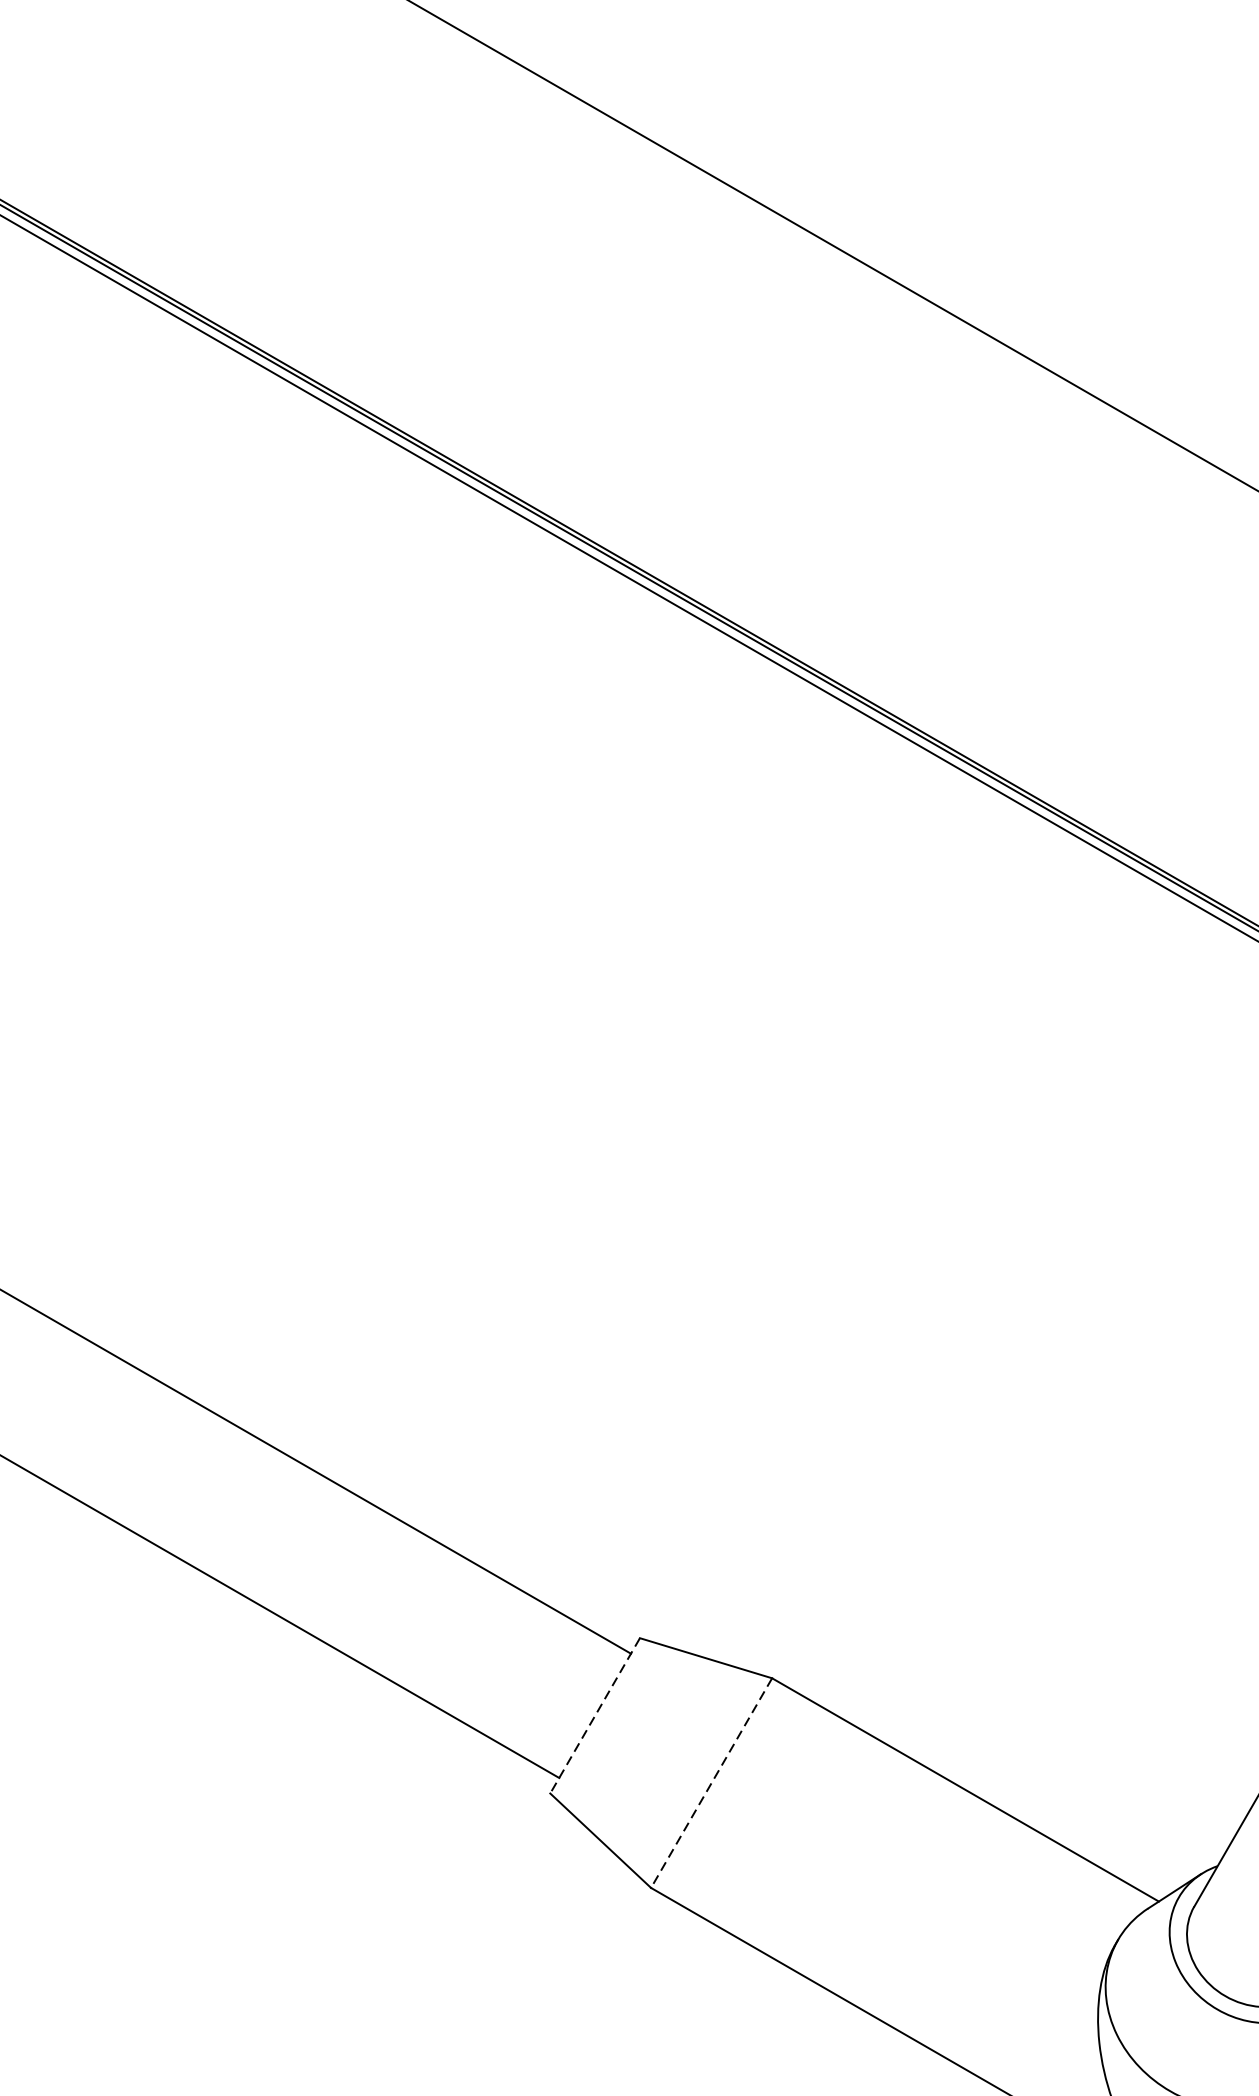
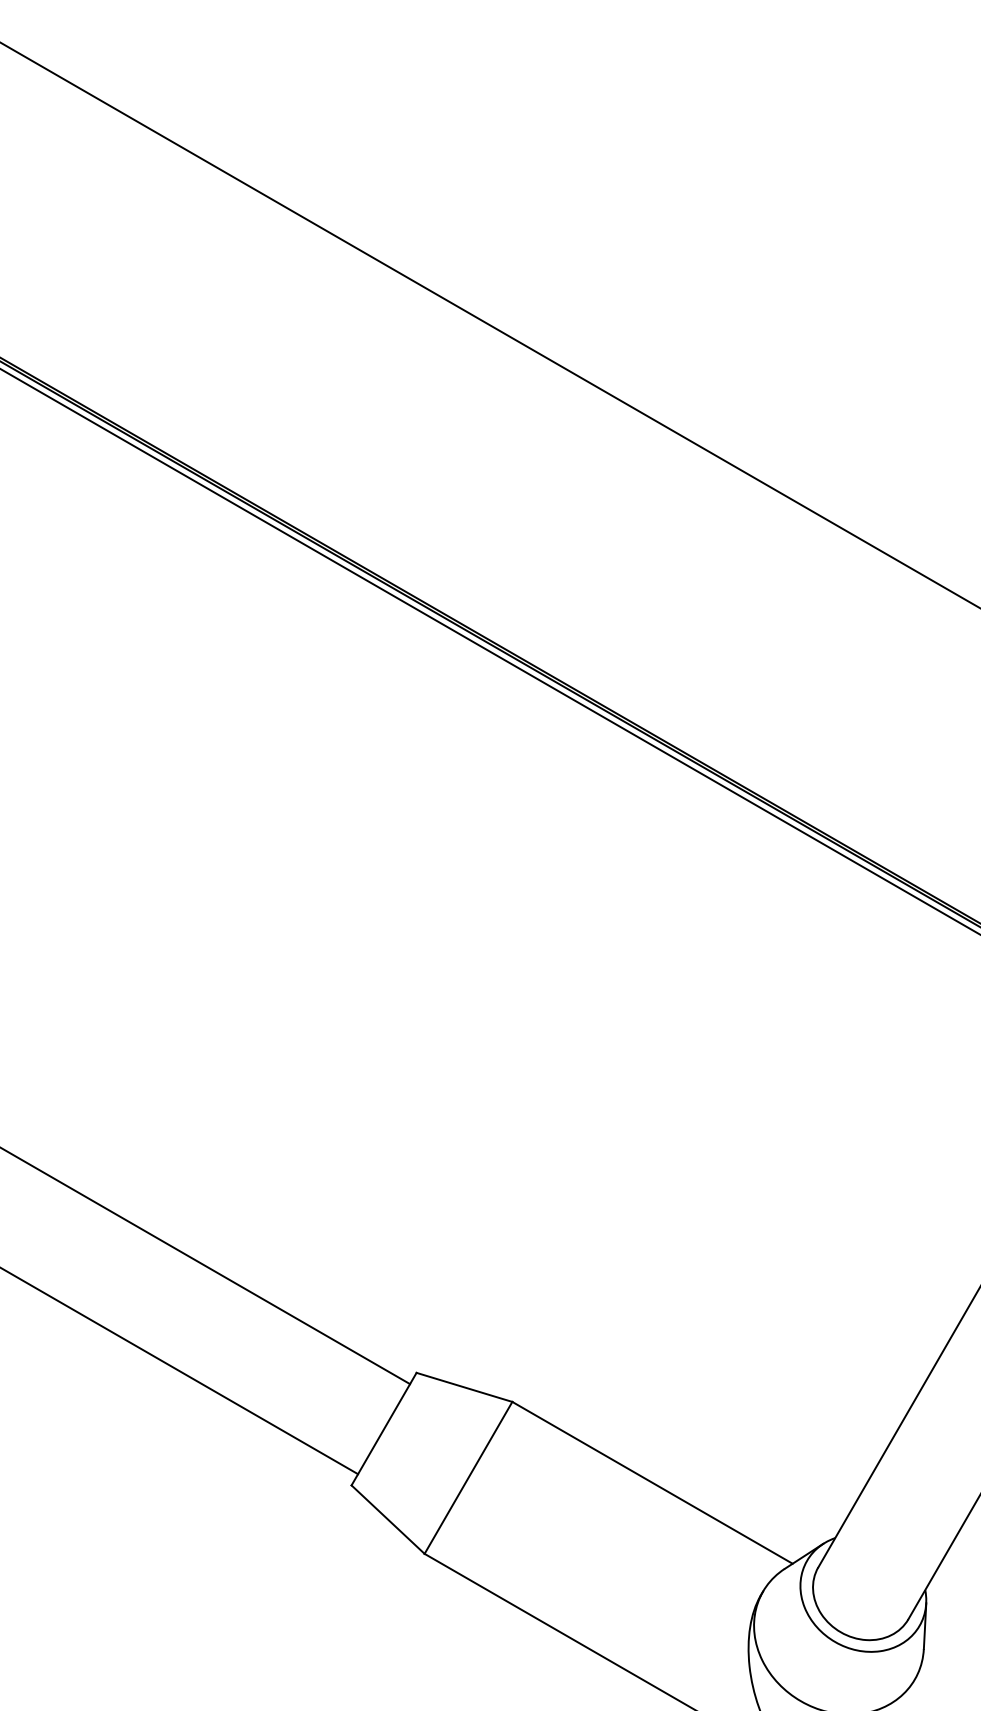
line: (595, 1716) -> (384, 1429), dashed -> solid
line: (711, 1782) -> (468, 1477), dashed -> solid

